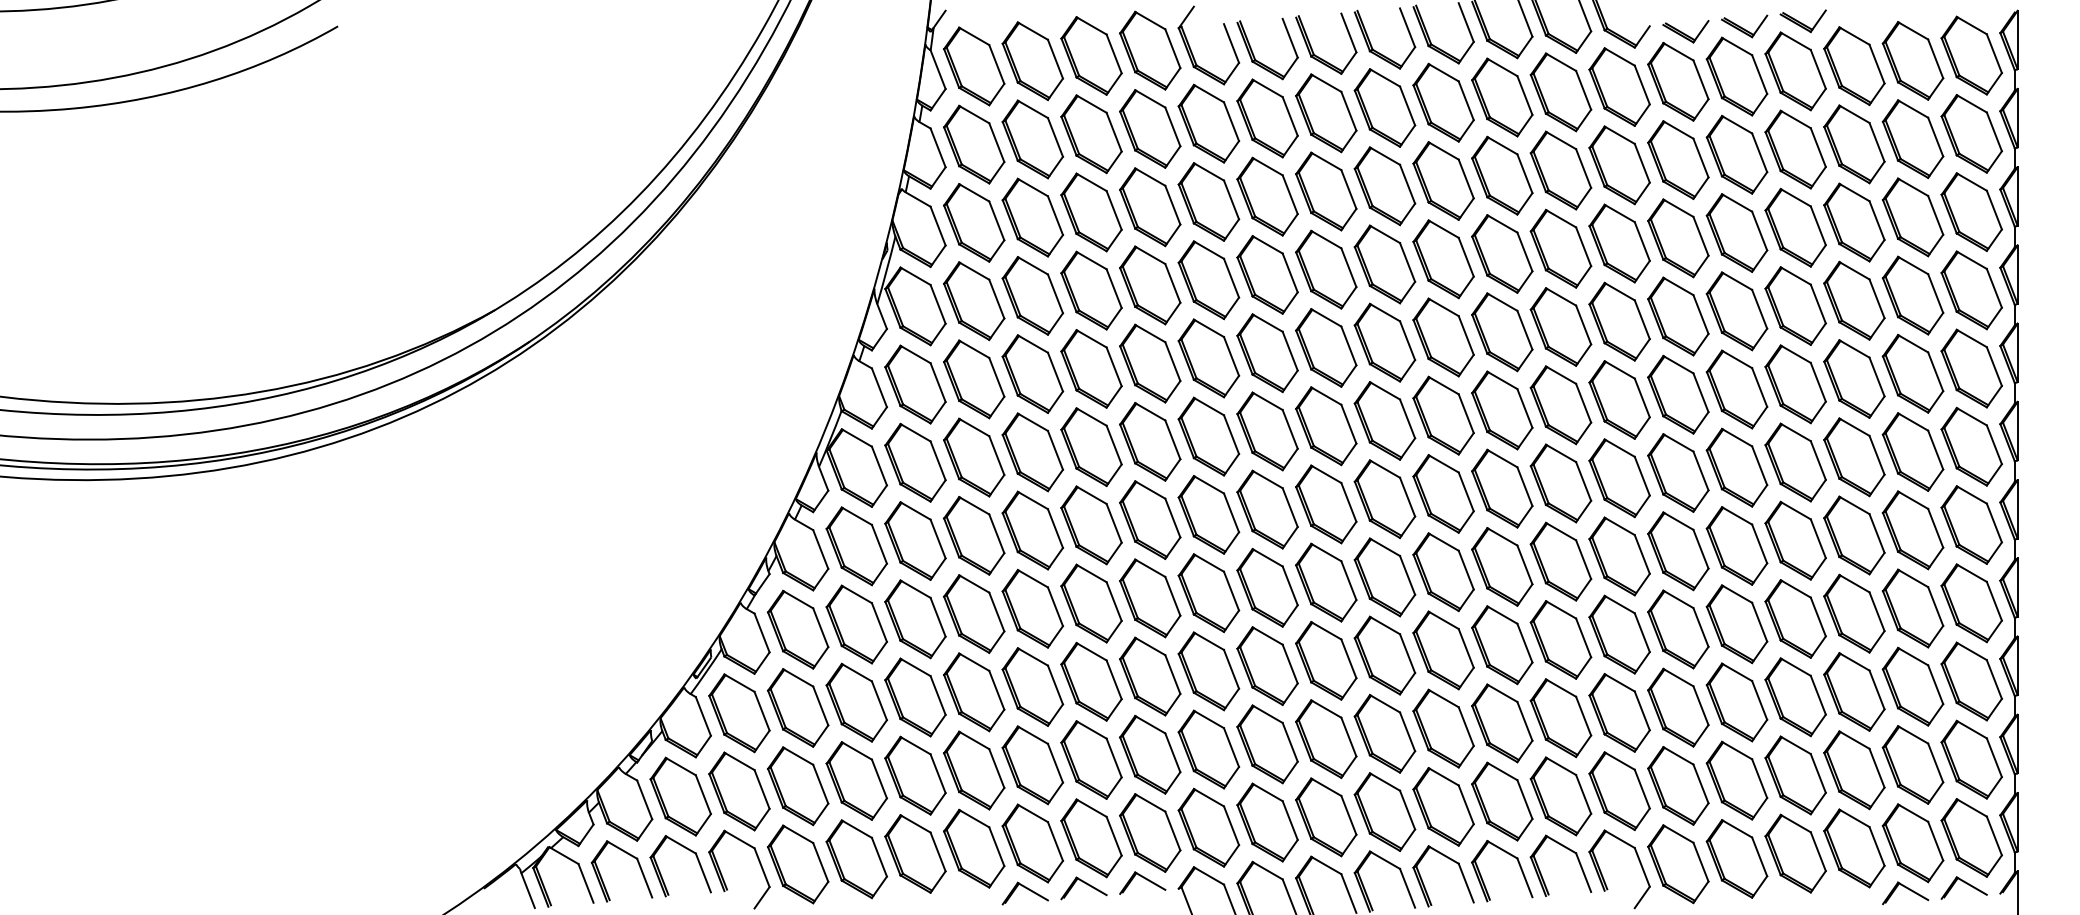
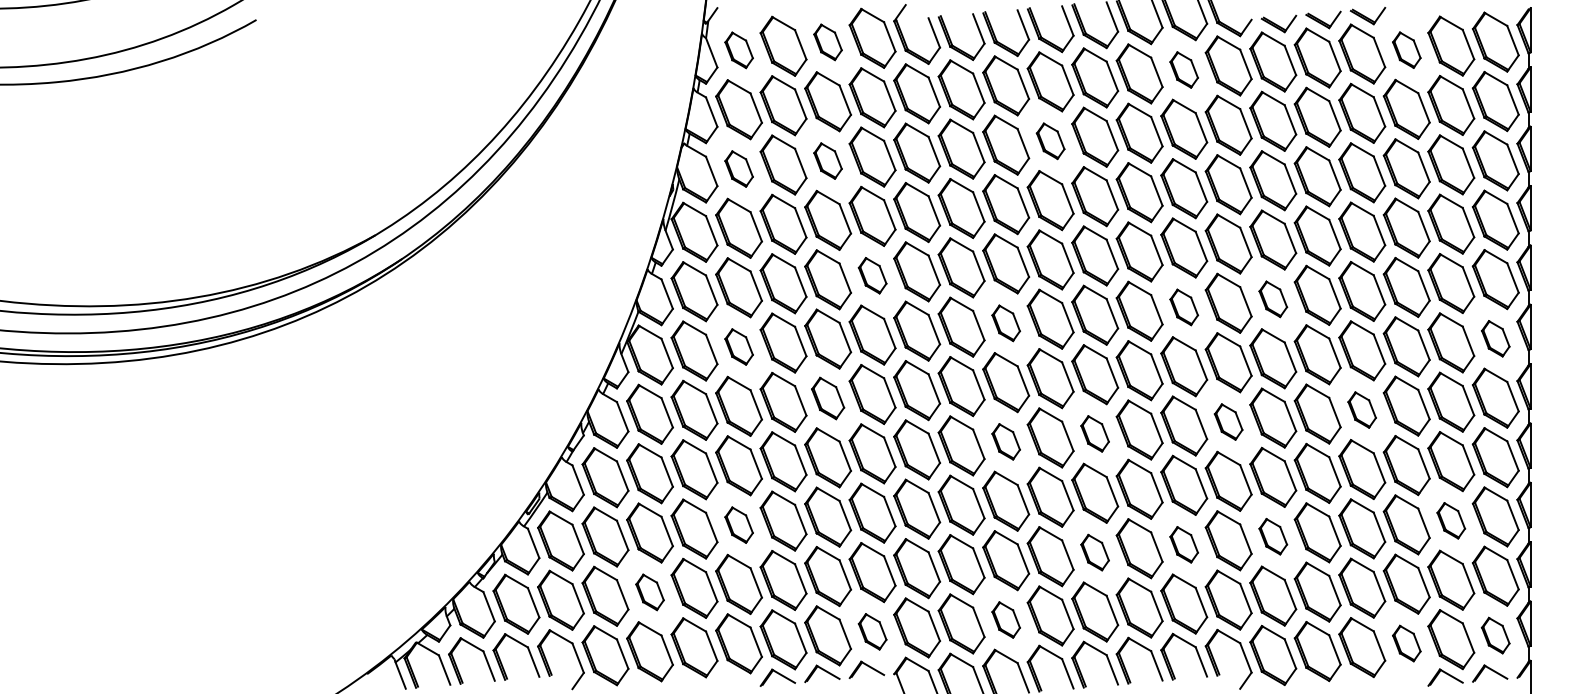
part: (1091, 55) -> (828, 42), size x0.6
part: (974, 66) -> (739, 50), size x0.6
part: (1854, 66) -> (1406, 50), size x0.6
part: (1560, 92) -> (1183, 70), size x0.6
part: (1384, 186) -> (1050, 141), size x0.6
part: (1091, 212) -> (828, 161), size x0.6
part: (974, 222) -> (739, 168), size x0.6
part: (1150, 363) -> (872, 275), size x0.6
part: (1678, 394) -> (1273, 299), size x0.6
part: (1560, 405) -> (1183, 307), size x0.6
part: (1326, 426) -> (1006, 323), size x0.6
part: (1971, 446) -> (1495, 338), size x0.6
part: (974, 457) -> (739, 347), size x0.6
part: (1091, 525) -> (828, 398), size x0.7
part: (1795, 540) -> (1362, 409), size x0.6
part: (1619, 556) -> (1228, 422), size x0.6
part: (1443, 571) -> (1095, 433), size x0.6
part: (1326, 582) -> (1006, 441), size x0.6
part: (1912, 686) -> (1450, 520), size x0.6
part: (974, 692) -> (739, 525), size x0.6
part: (1678, 707) -> (1273, 536), size x0.6
part: (1560, 718) -> (1183, 544), size x0.6
part: (1443, 728) -> (1095, 552), size x0.6
part: (856, 780) -> (649, 592), size x0.6
part: (1326, 817) -> (1006, 620), size x0.6
part: (1150, 832) -> (872, 631), size x0.6
part: (1971, 837) -> (1495, 635), size x0.6
part: (1854, 848) -> (1406, 643), size x0.6

